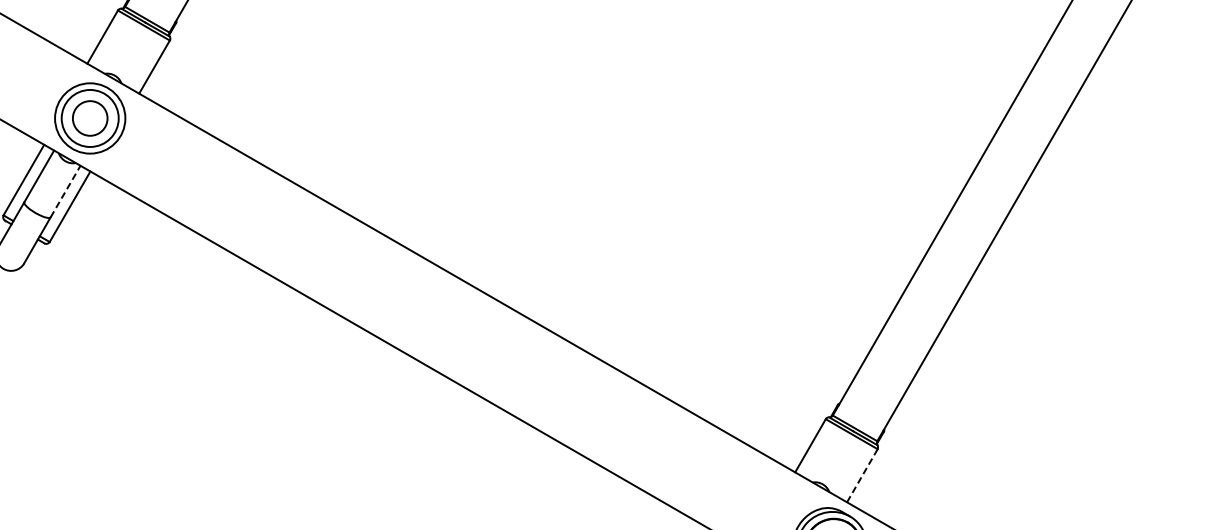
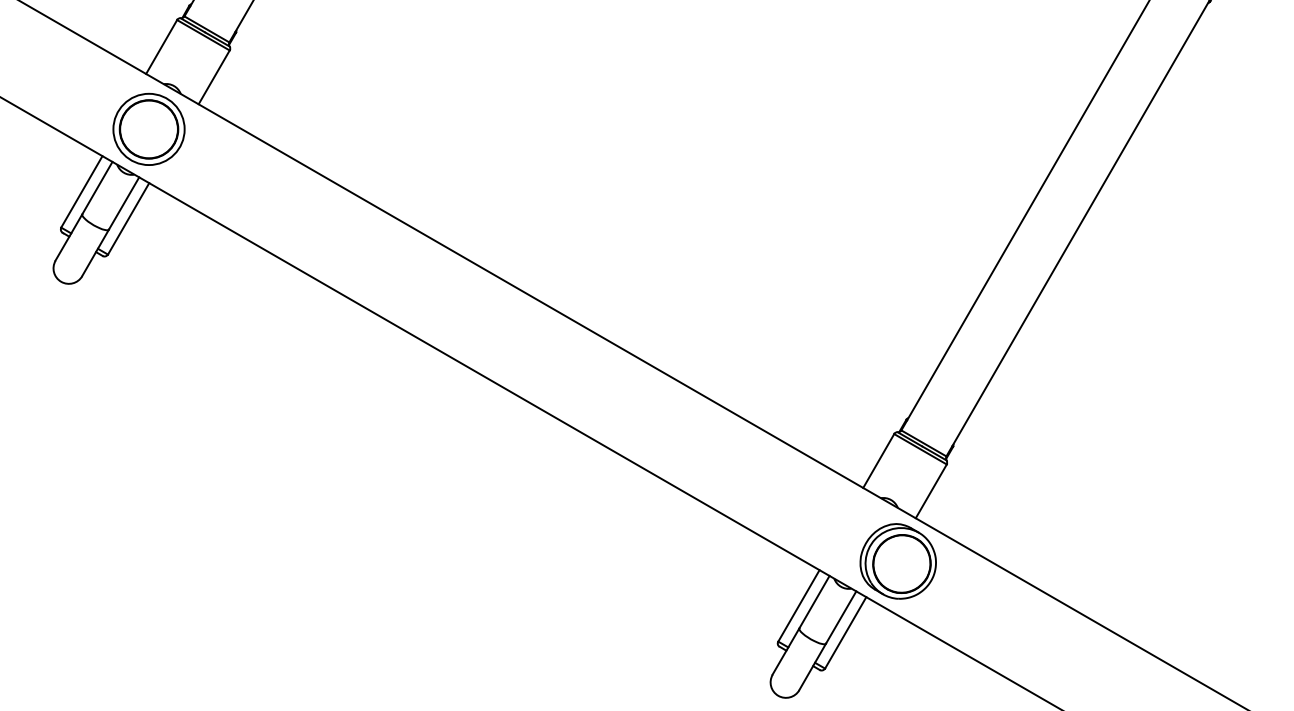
circle: (89, 118) -> (148, 129), size x1.67
line: (65, 191) -> (124, 203), dashed -> solid
line: (862, 474) -> (931, 490), dashed -> solid

